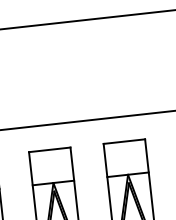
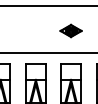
part: (115, 70) -> (70, 30), added

